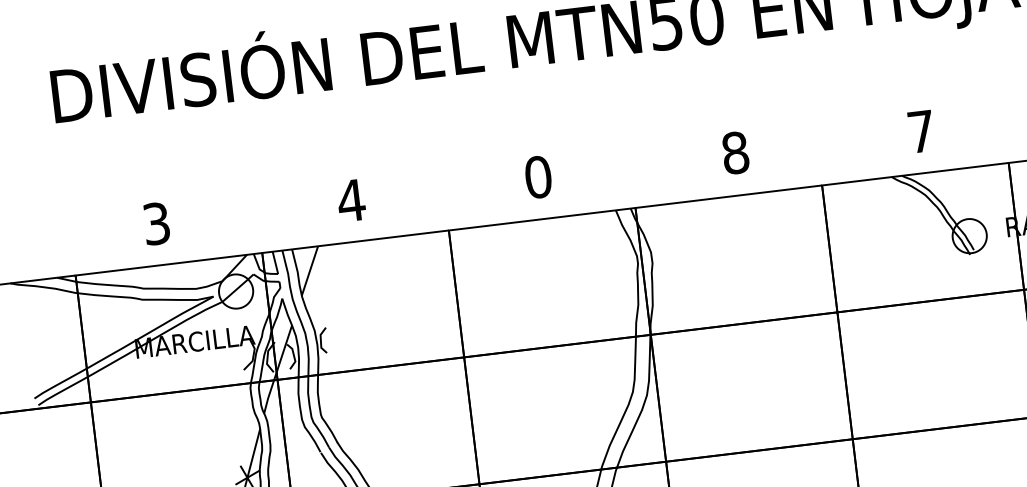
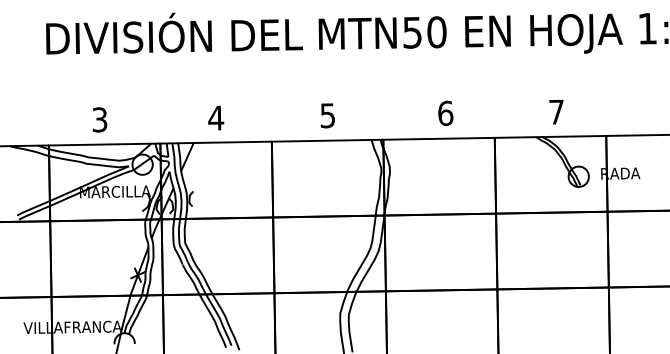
text: (735, 151) -> (445, 112), 8 -> 6
text: (537, 176) -> (327, 115), 0 -> 5

